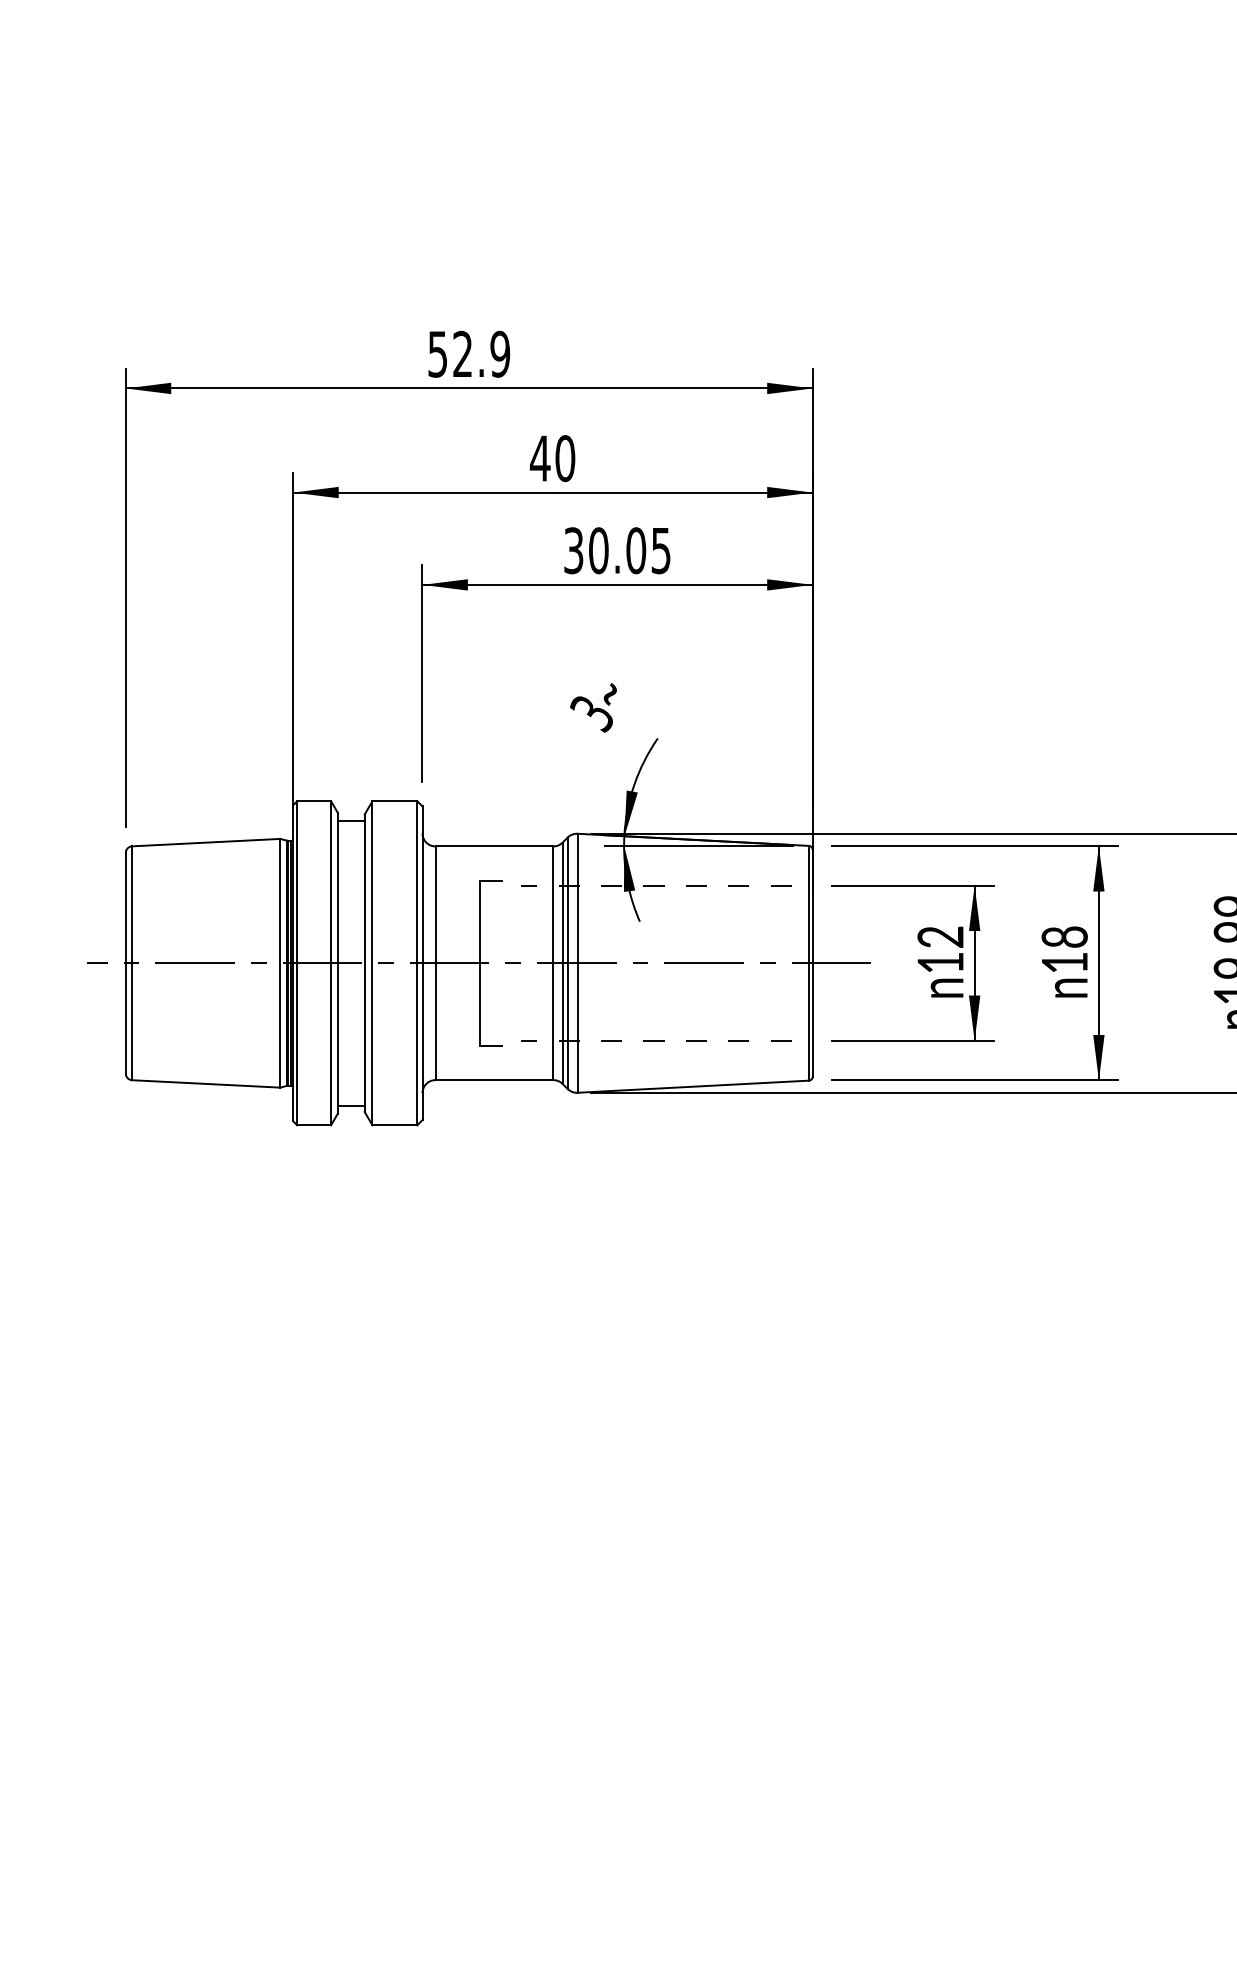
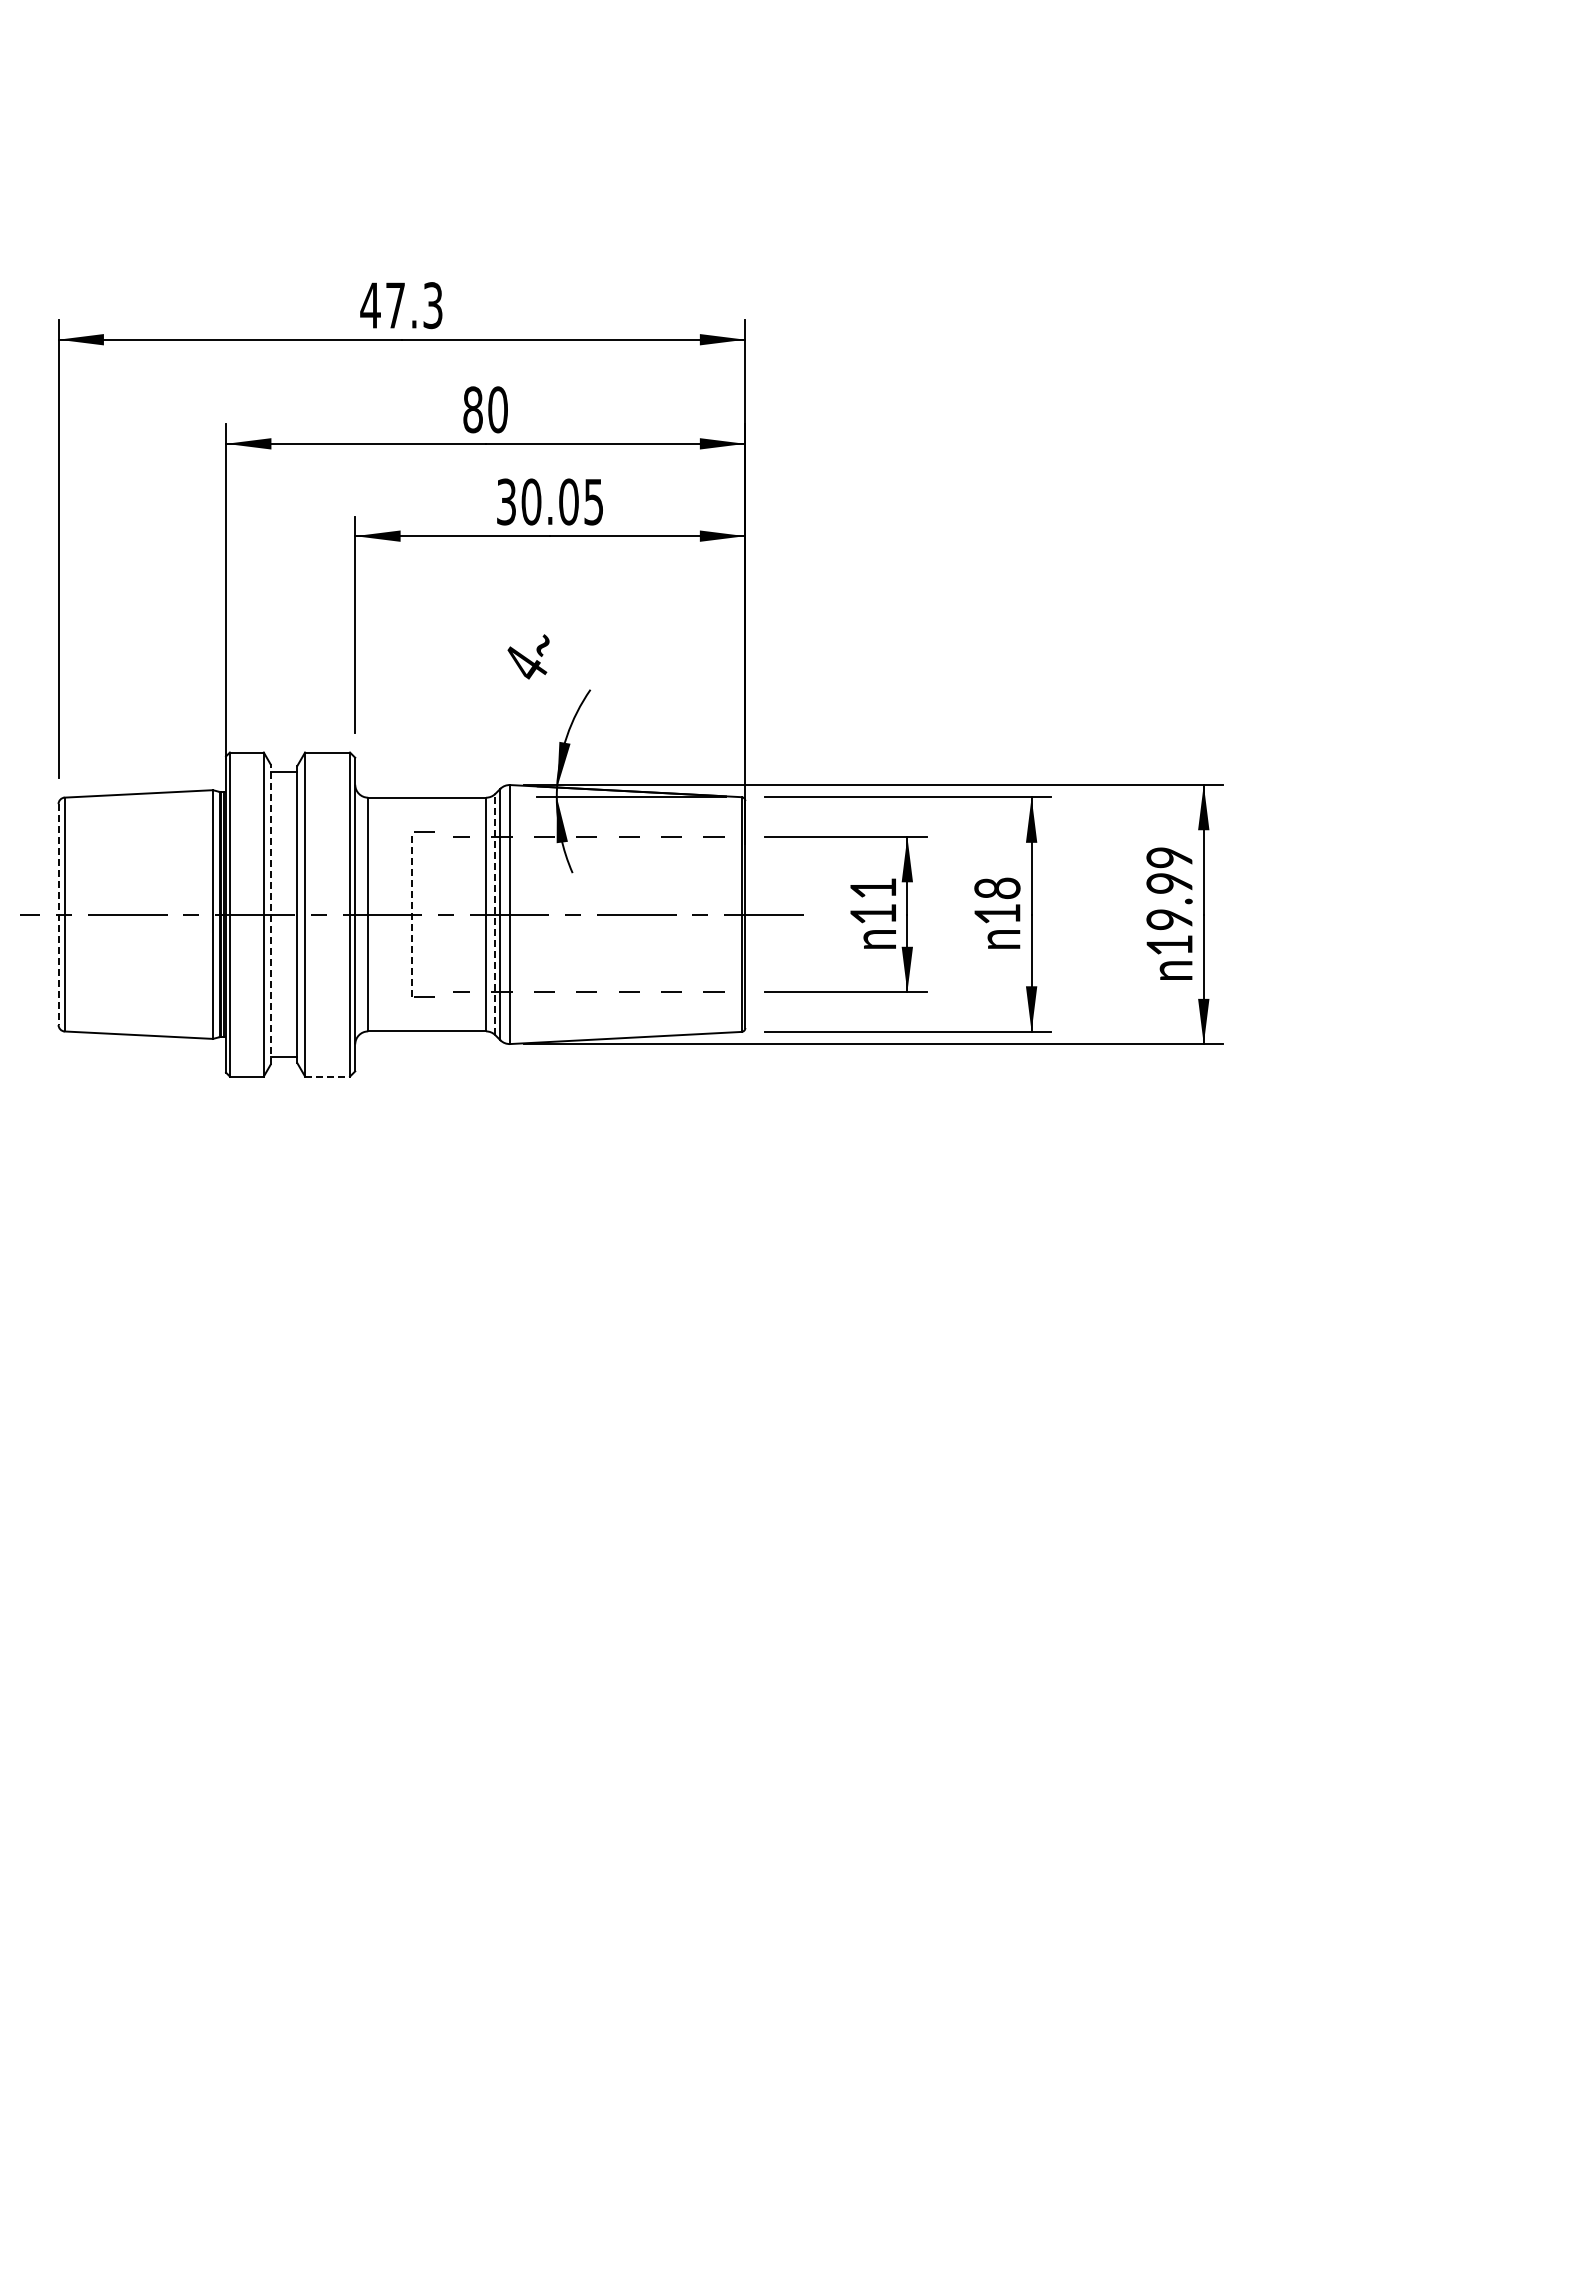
text: (468, 354) -> (401, 305), 52.9 -> 47.3
text: (539, 458) -> (472, 409), 40 -> 80
text: (591, 714) -> (524, 665), 3 -> 4
text: (939, 937) -> (872, 888), 12 -> 11
line: (337, 963) -> (270, 914), solid -> dashed
line: (479, 963) -> (412, 914), solid -> dashed
line: (562, 963) -> (495, 914), solid -> dashed
line: (125, 964) -> (58, 915), solid -> dashed
line: (395, 1125) -> (328, 1076), solid -> dashed

